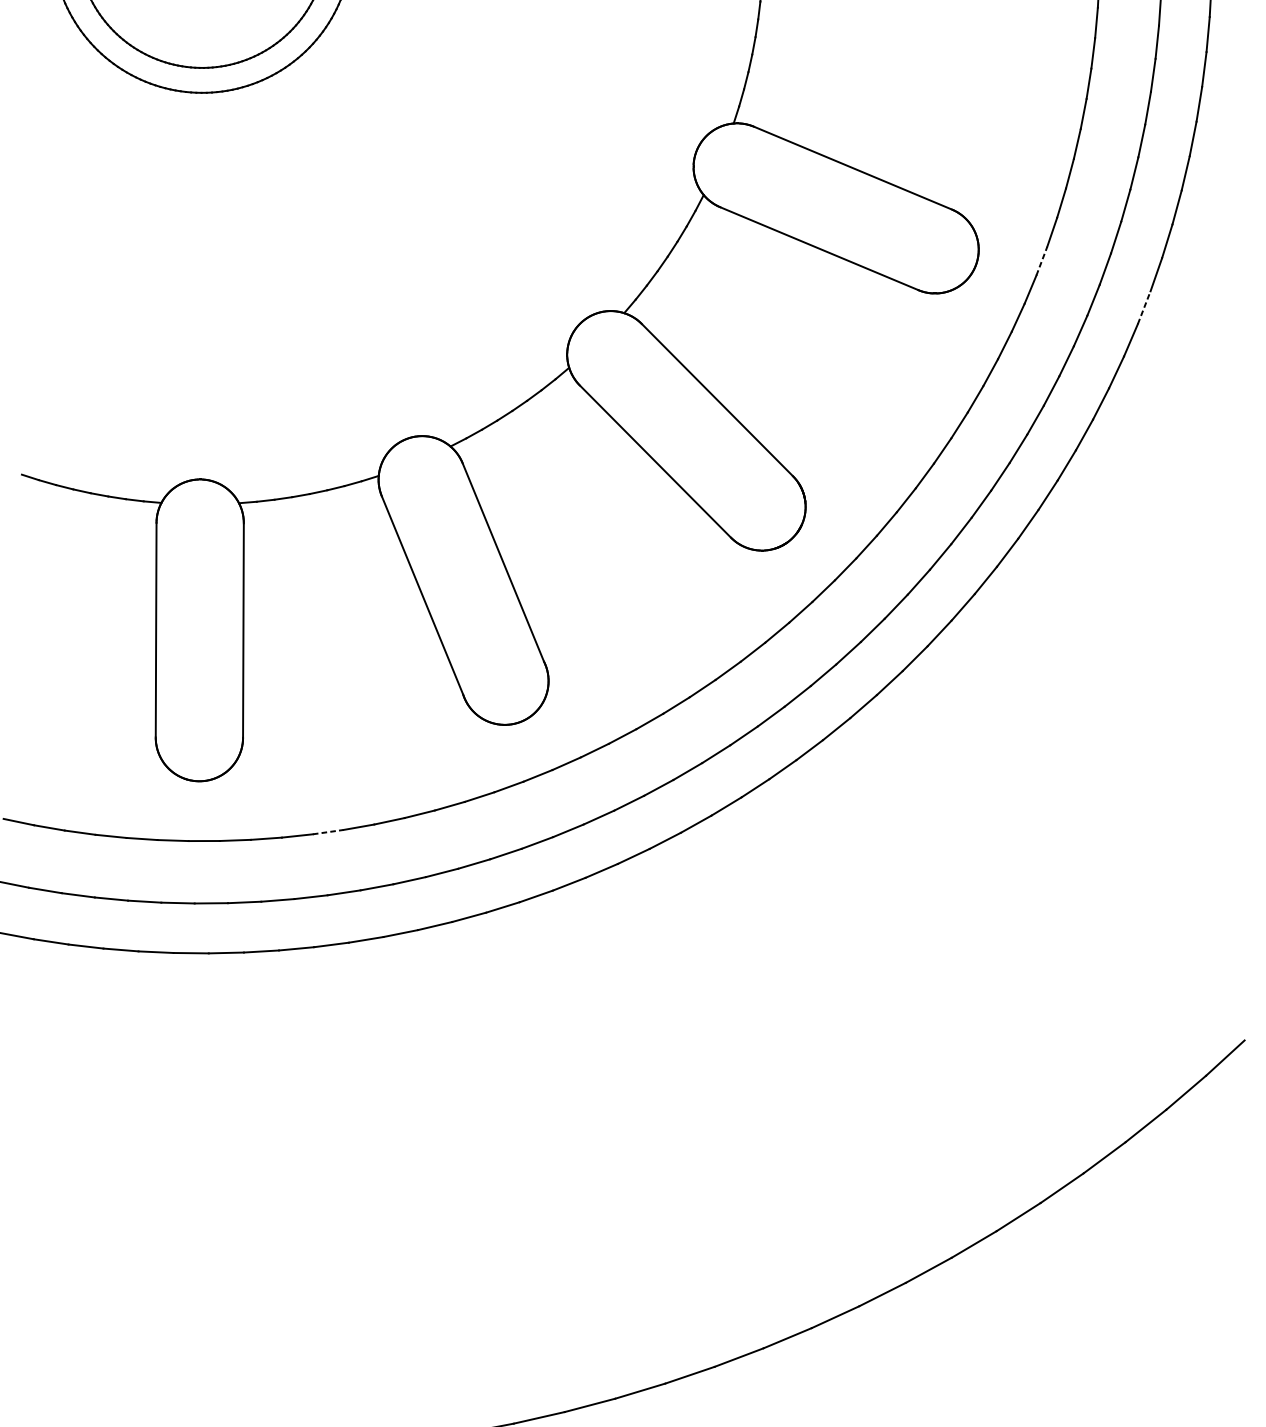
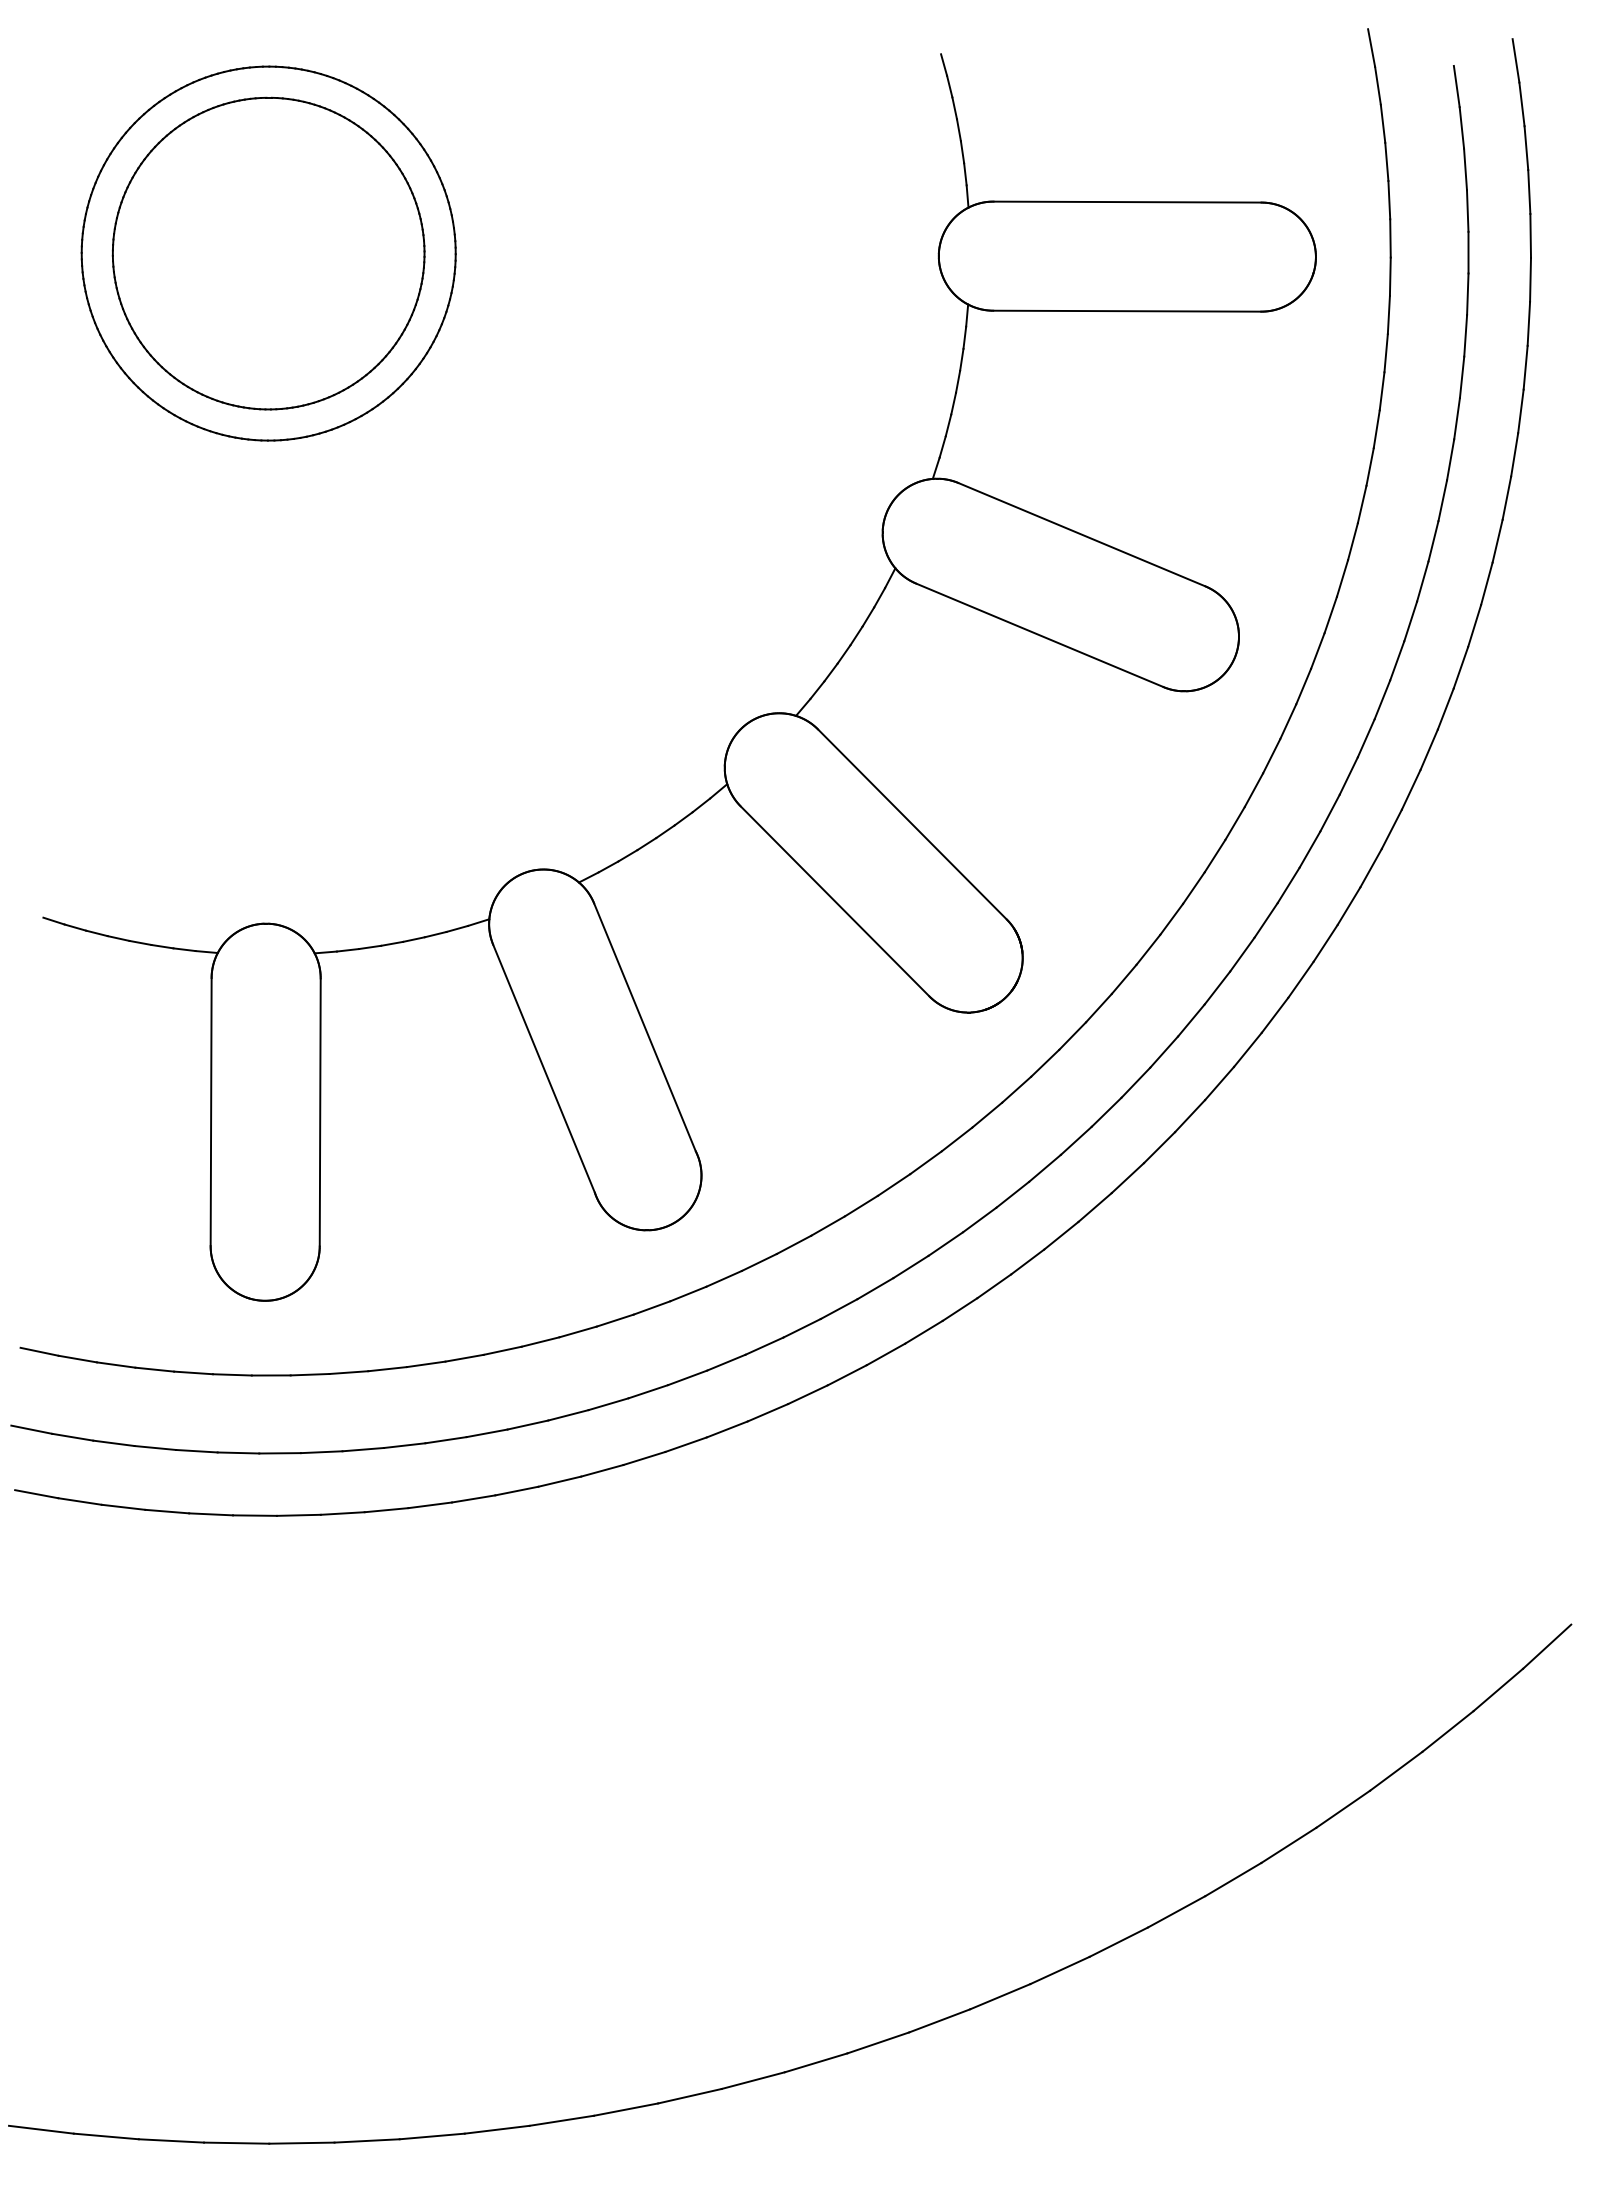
line: (1042, 260) -> (1318, 650), dashed -> solid
line: (1144, 308) -> (1445, 709), dashed -> solid
line: (328, 832) -> (426, 1364), dashed -> solid

